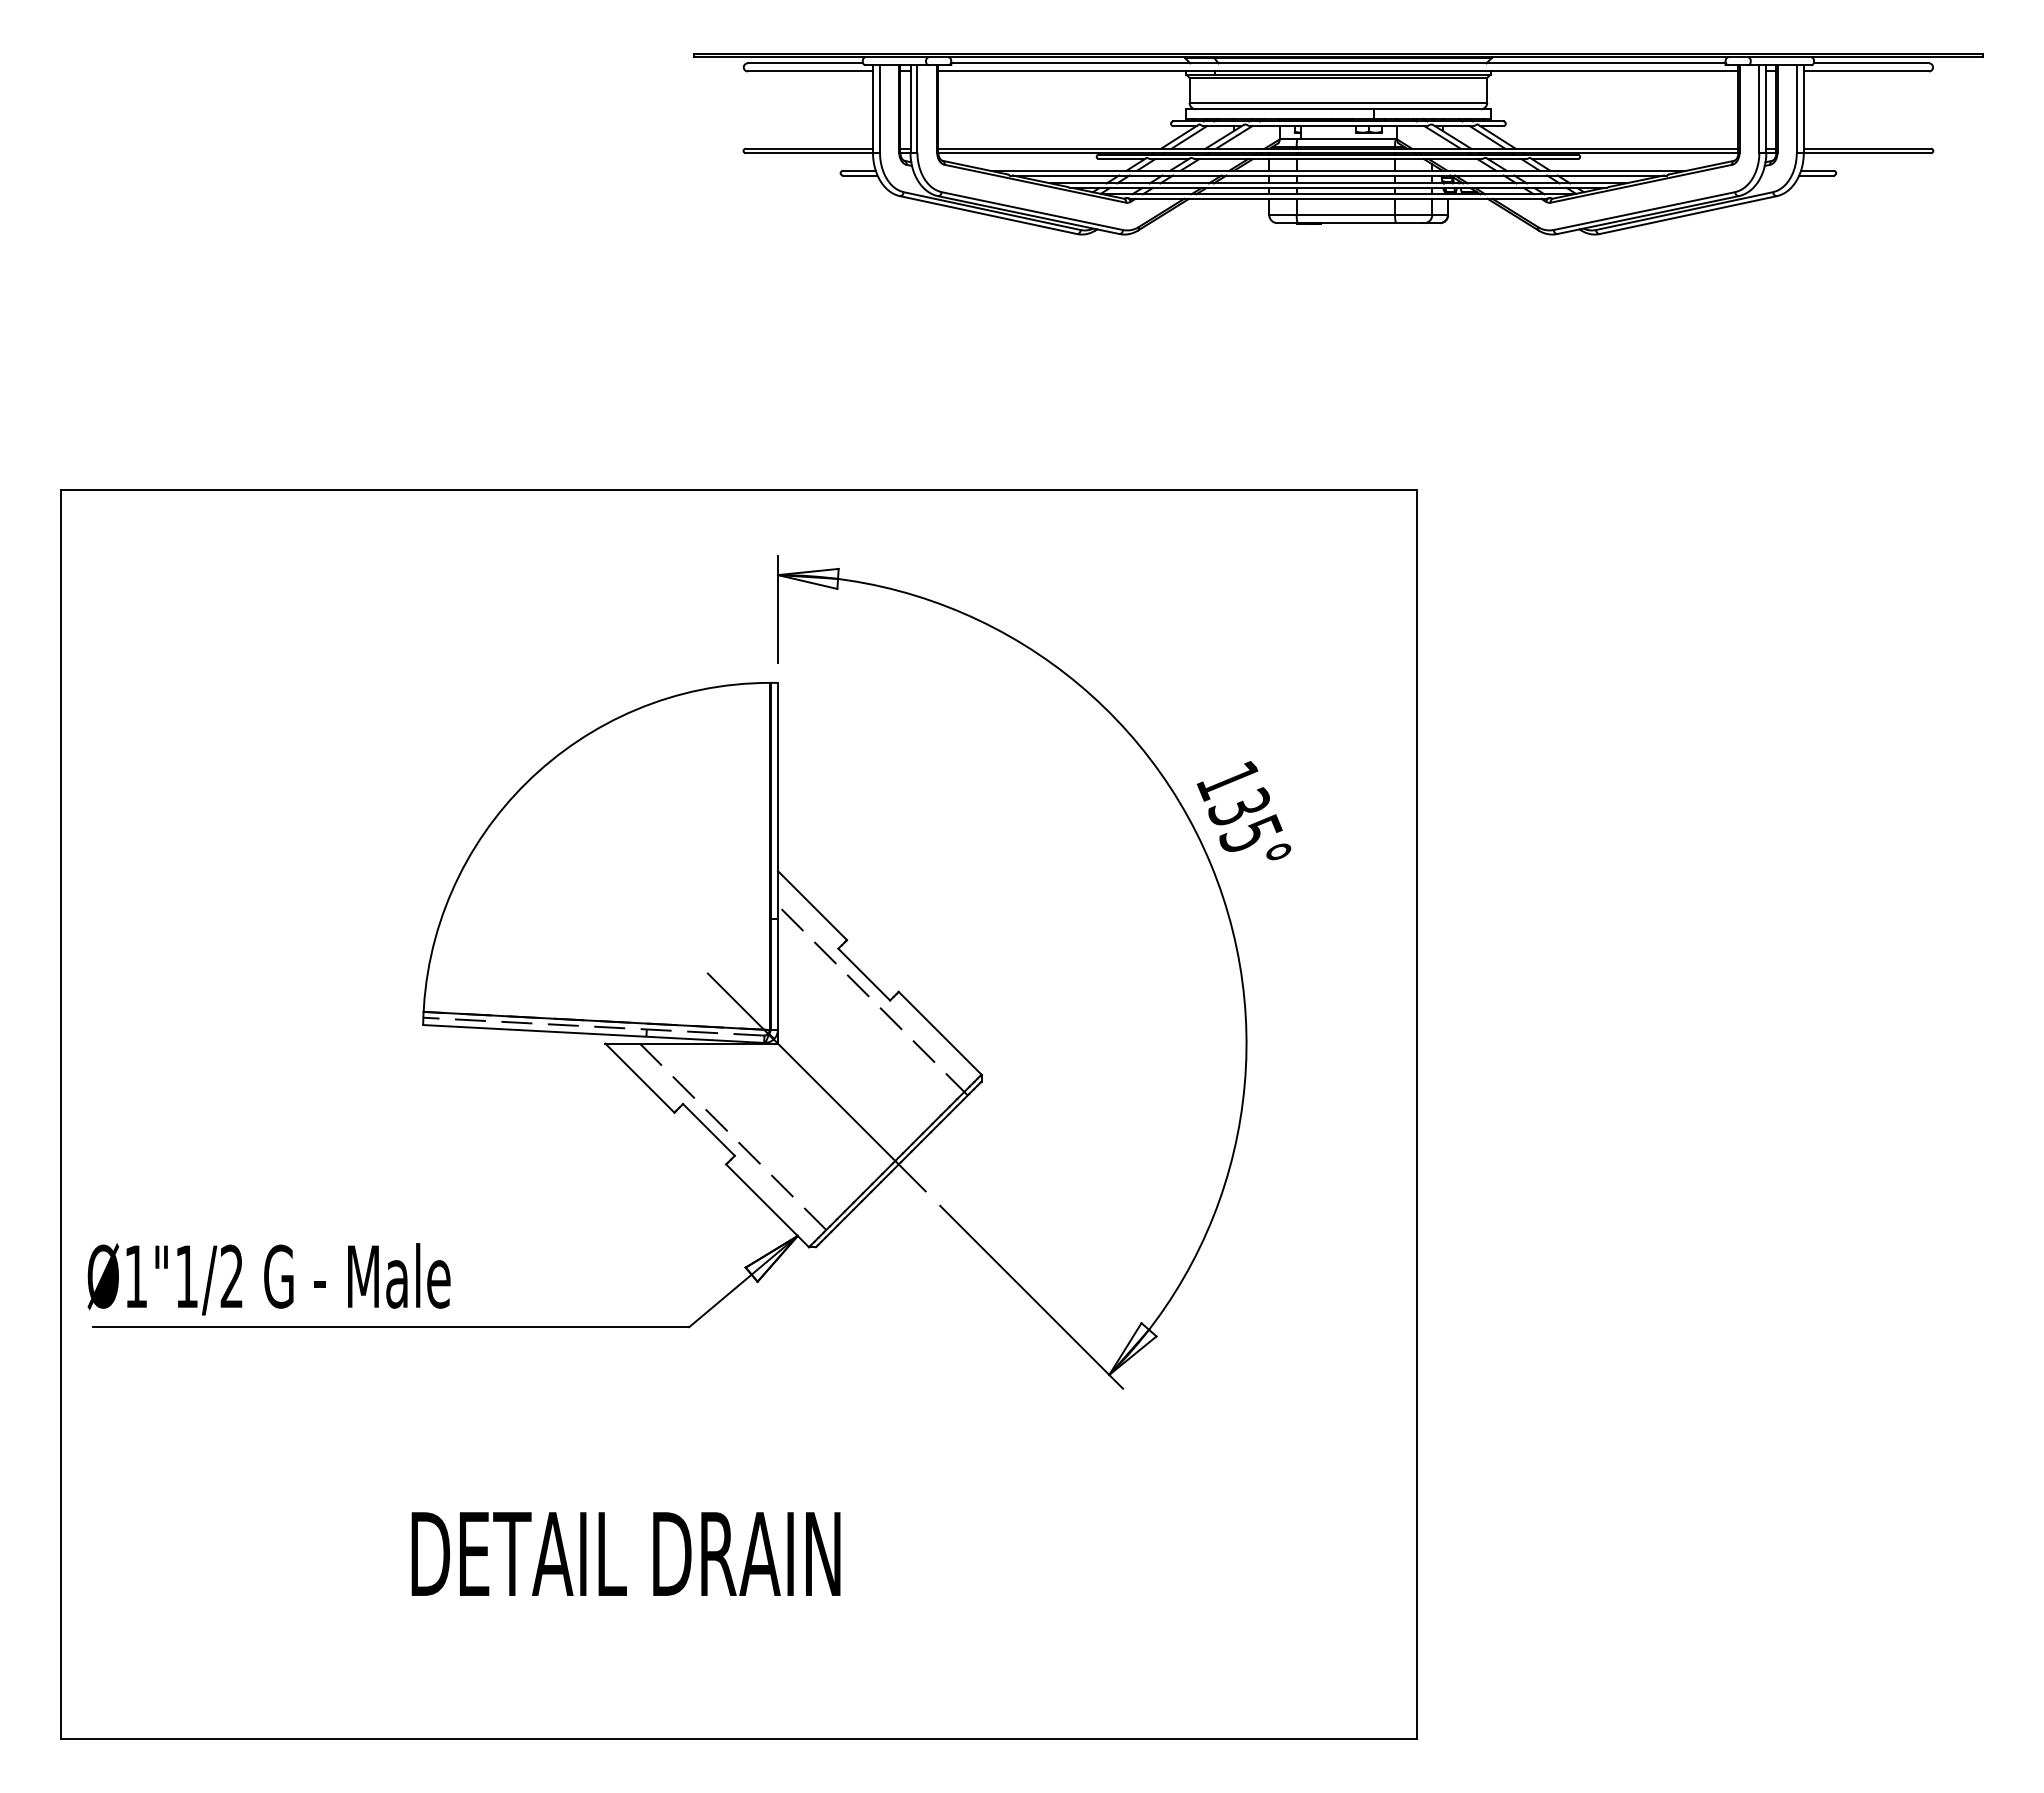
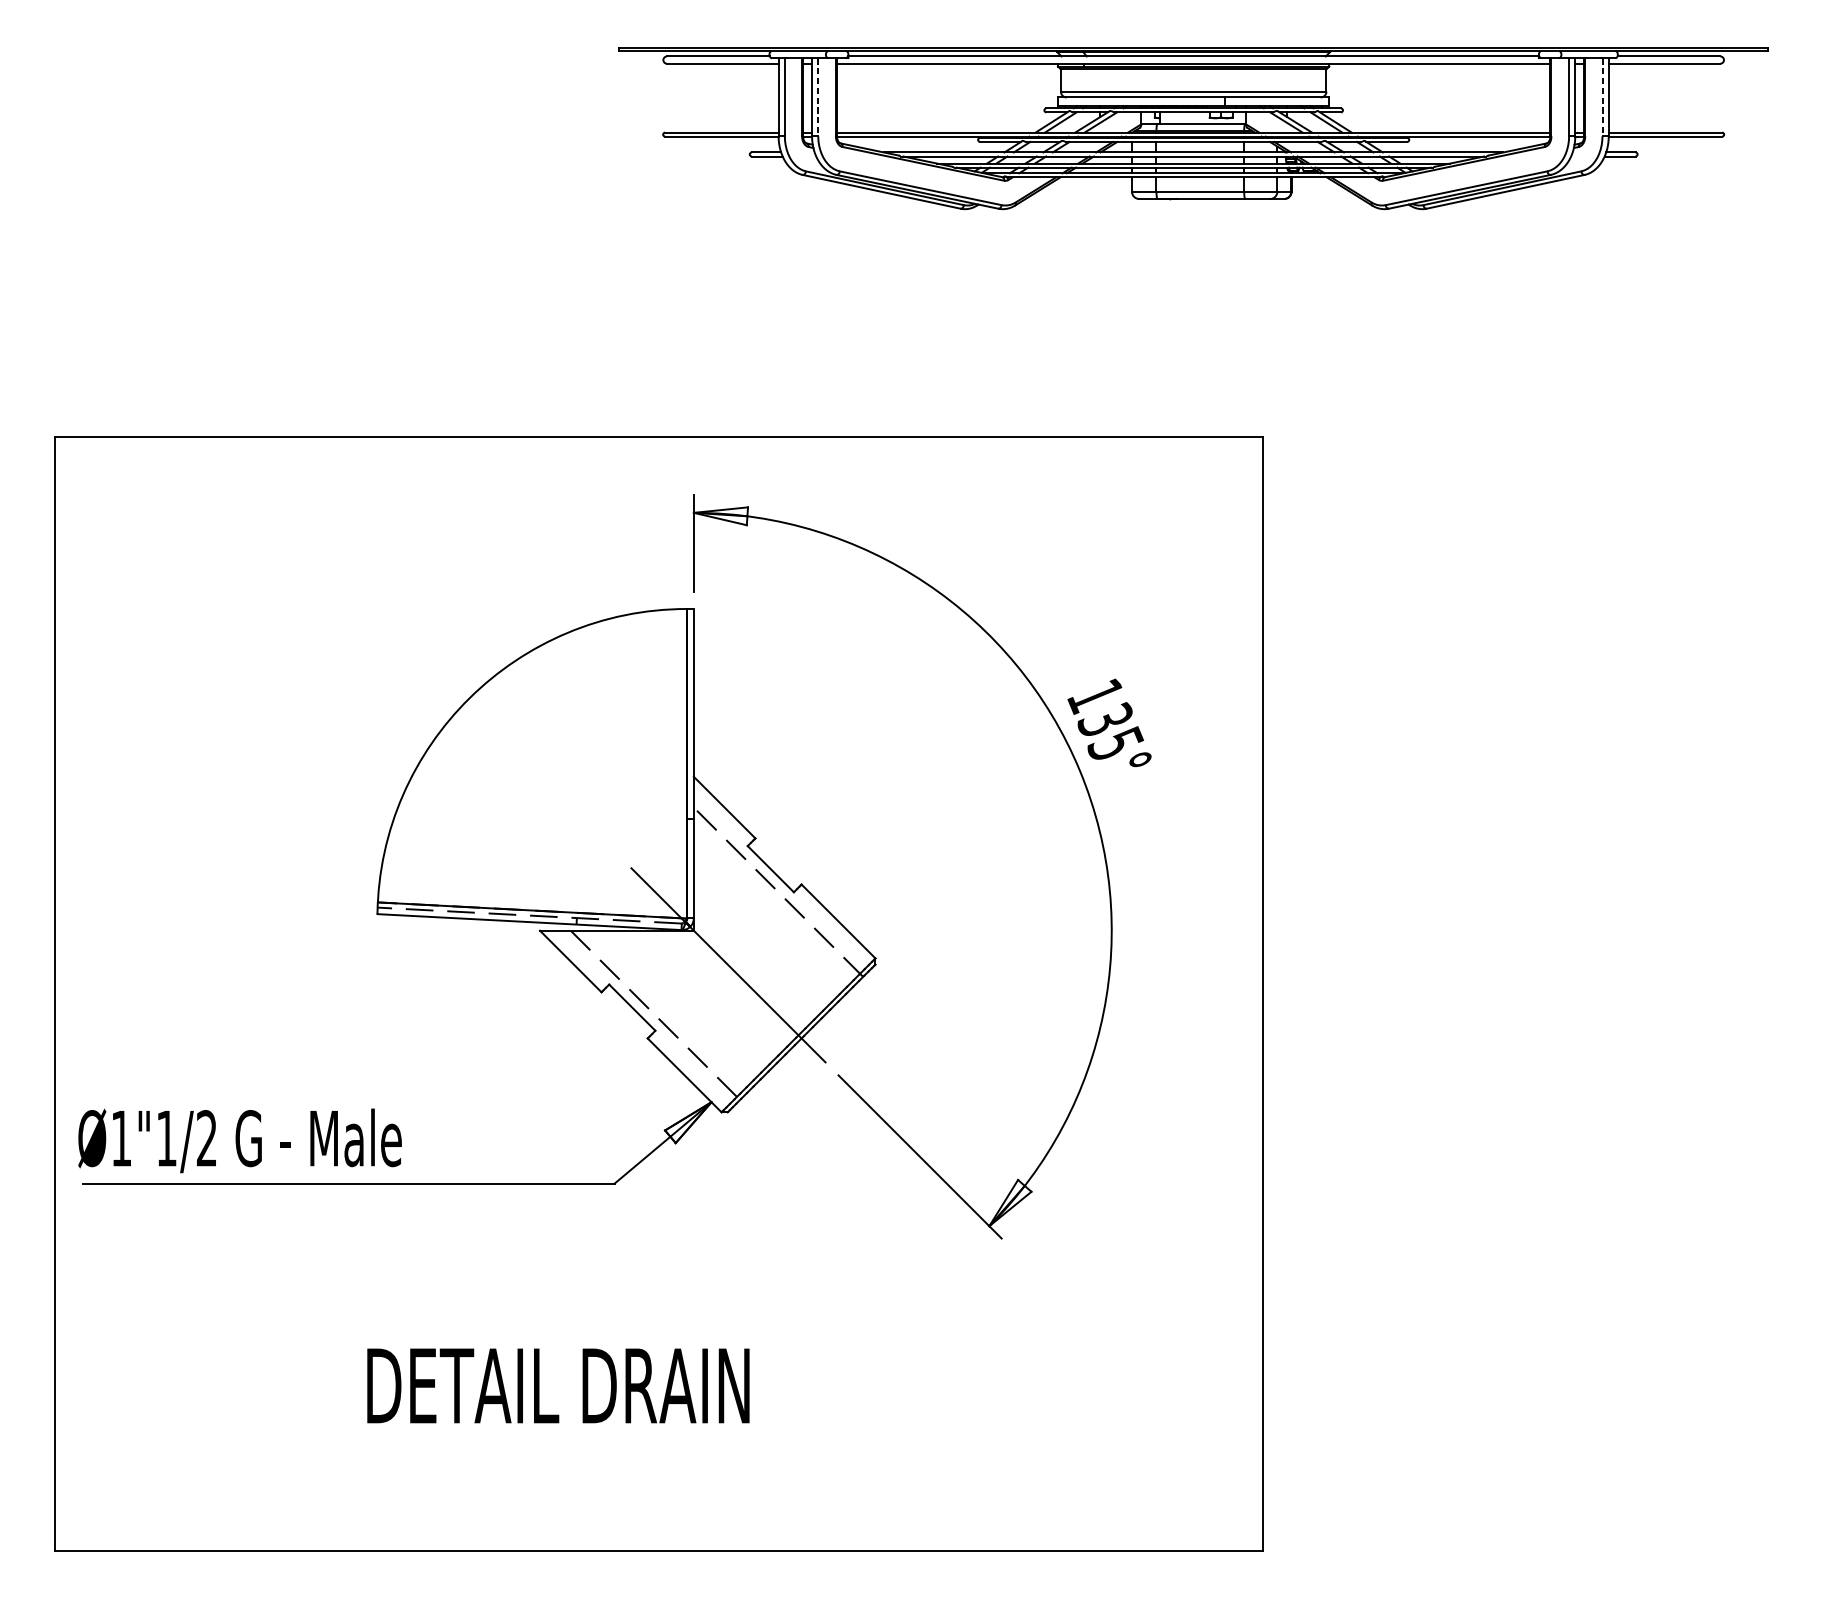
line: (917, 109) -> (818, 97), solid -> dashed
line: (1796, 109) -> (1602, 97), solid -> dashed

